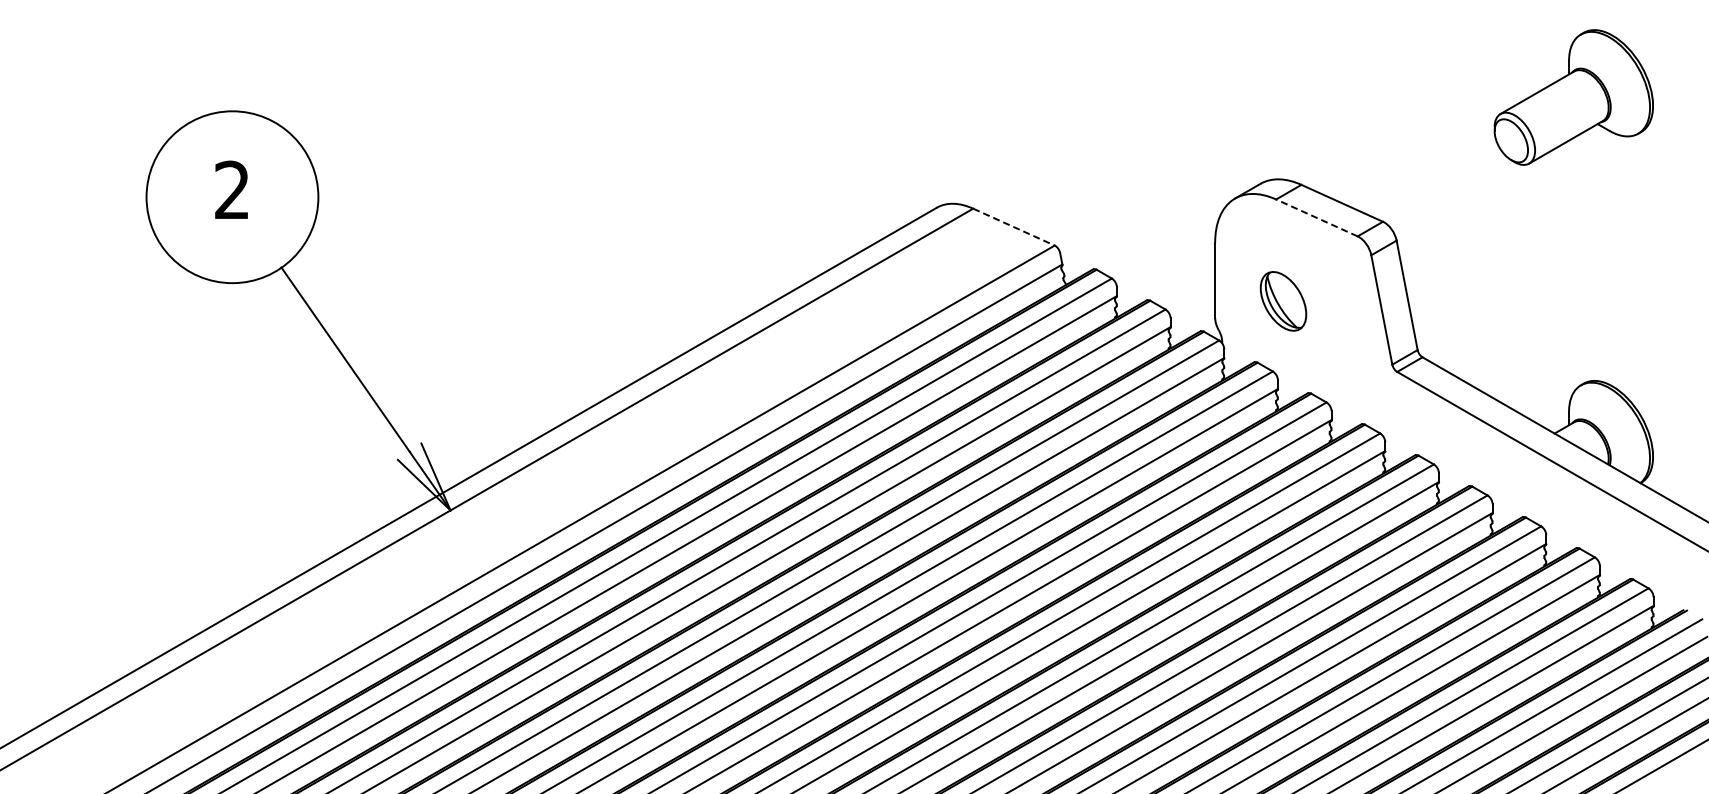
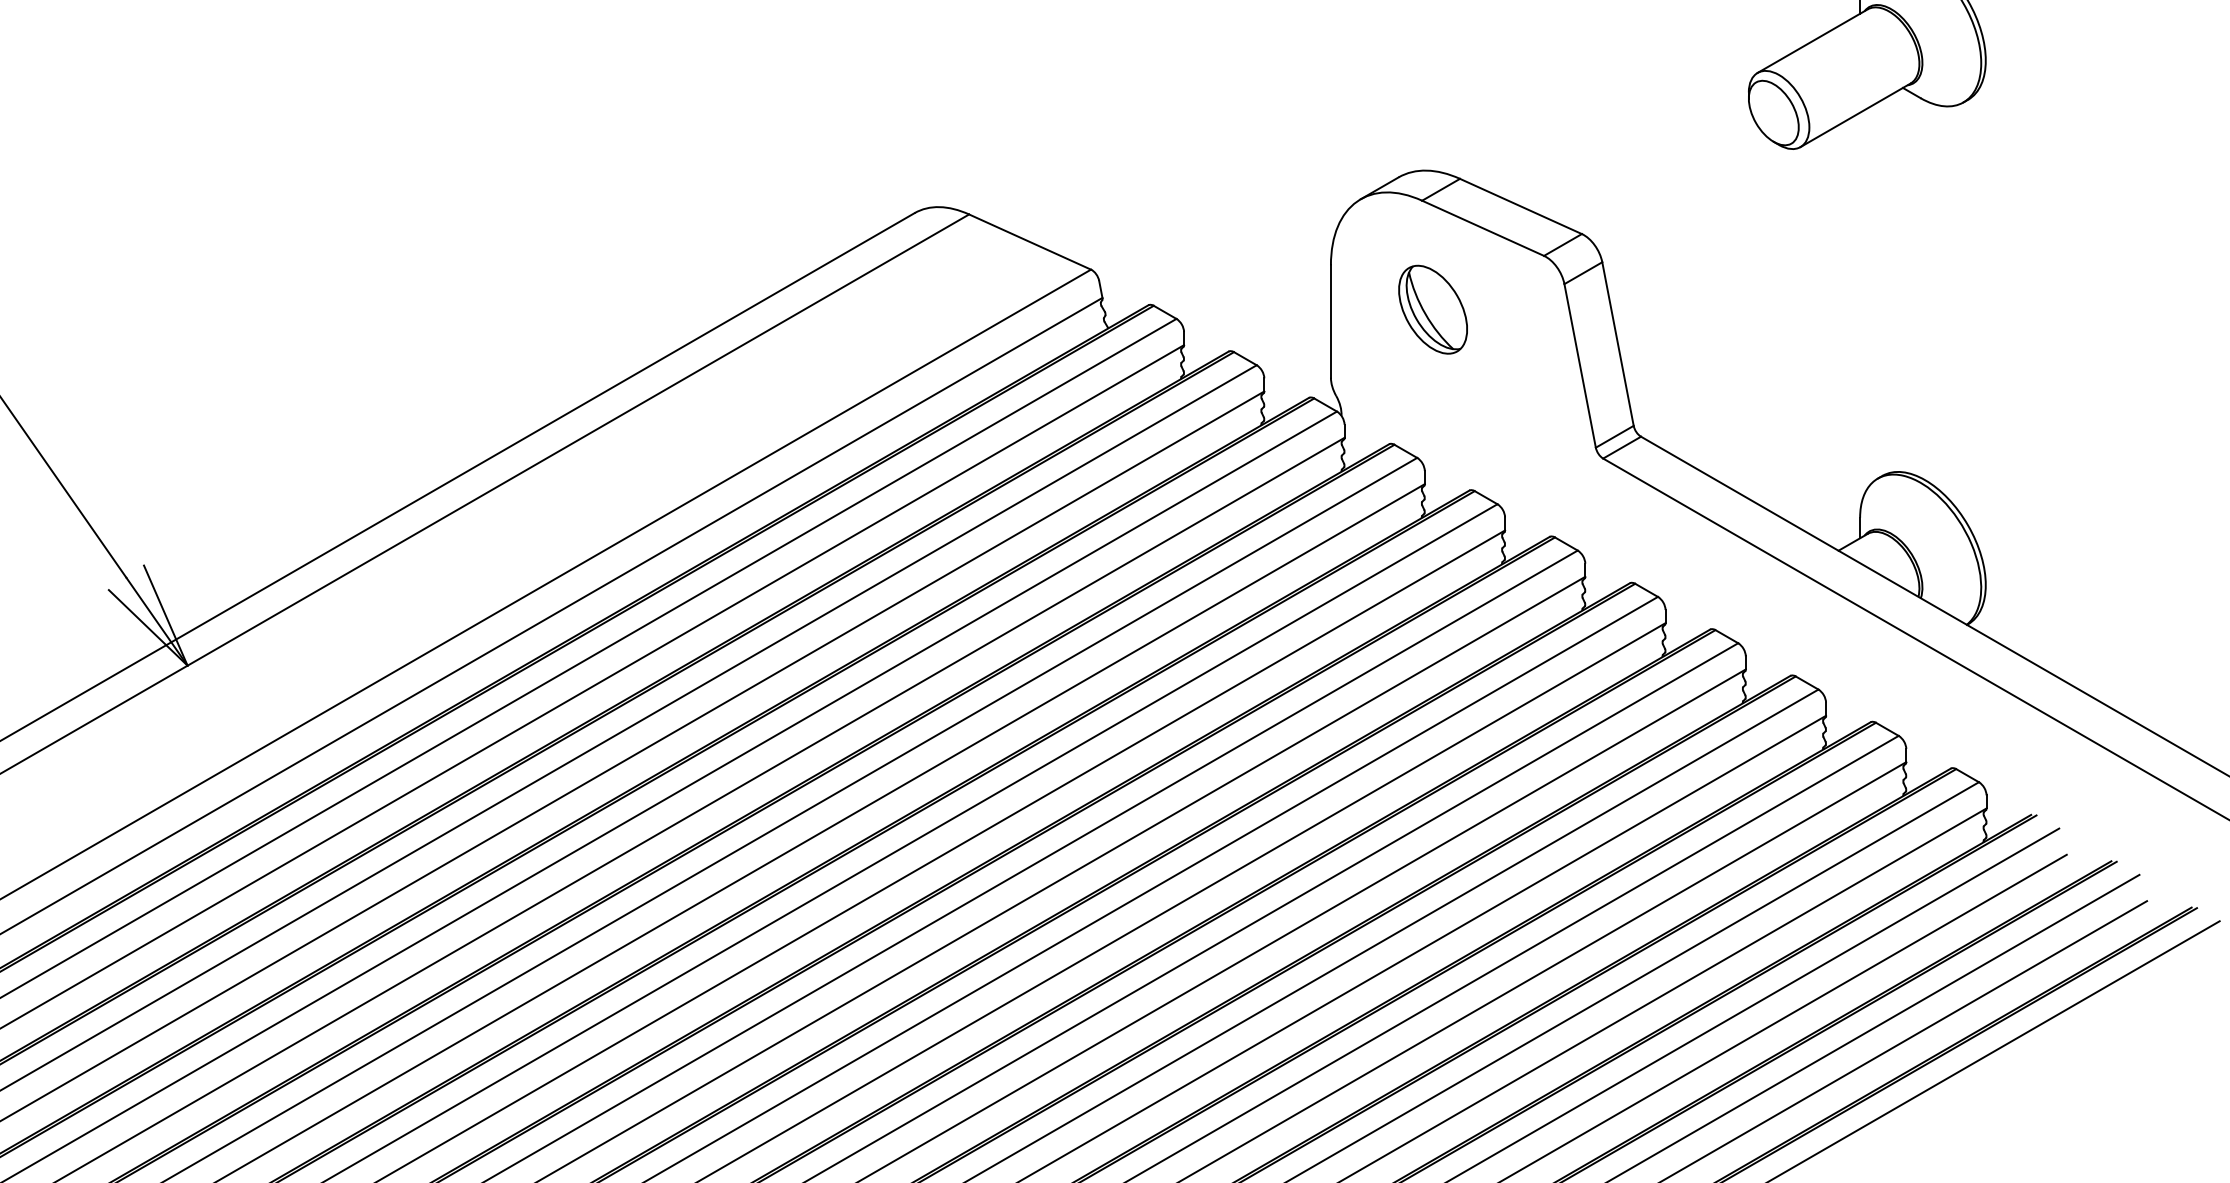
line: (1316, 217) -> (1482, 227), dashed -> solid
line: (1013, 227) -> (1029, 242), dashed -> solid
part: (1283, 301) -> (1433, 309), moved

